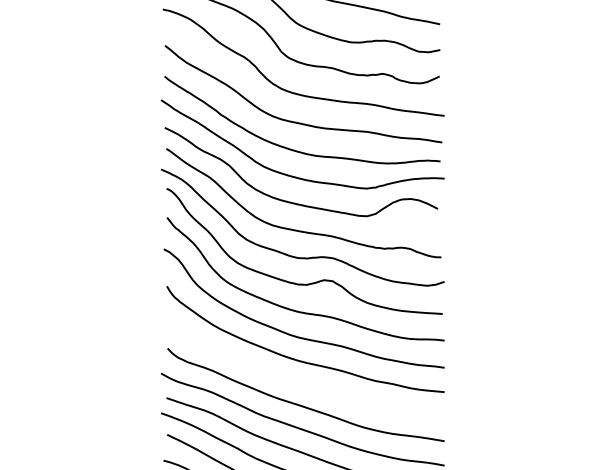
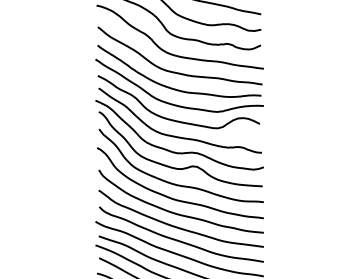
curve: (299, 381) -> (177, 226), added

